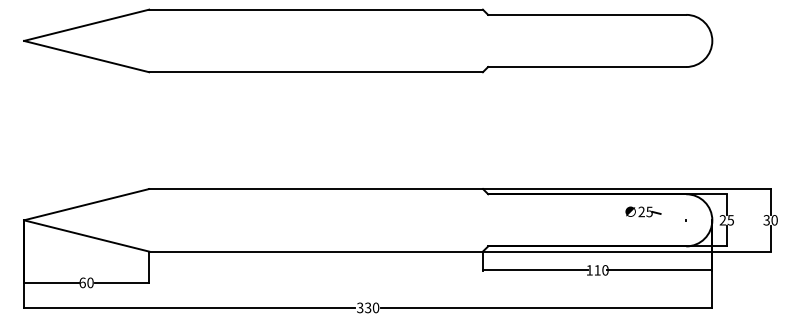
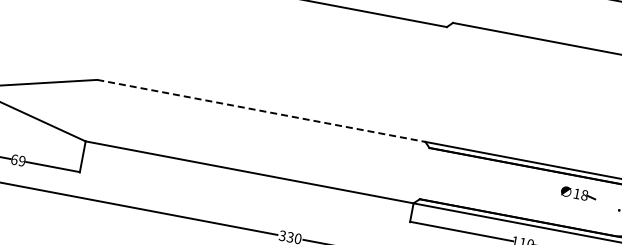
line: (316, 189) -> (261, 111), solid -> dashed
text: (645, 211) -> (580, 194), 25 -> 18
text: (90, 282) -> (22, 160), 60 -> 69

